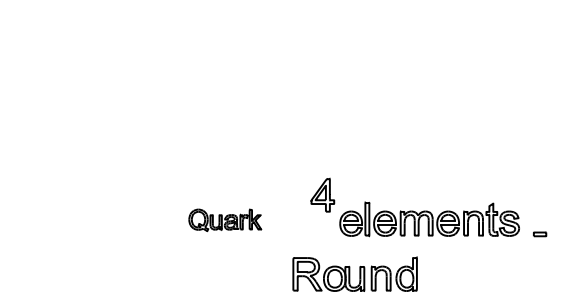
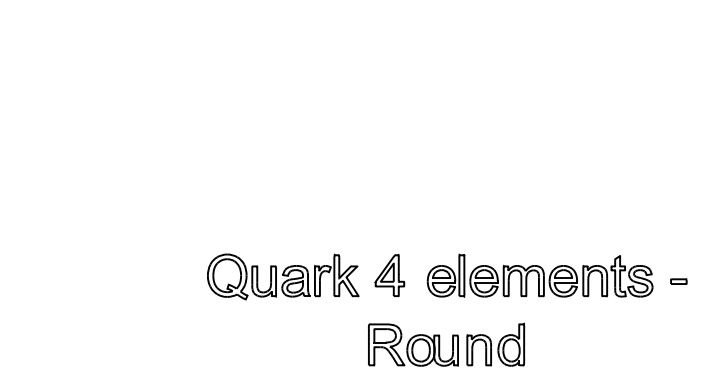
part: (322, 194) -> (389, 274), moved
part: (225, 219) -> (283, 276), size x1.67
part: (539, 234) -> (678, 281), moved

